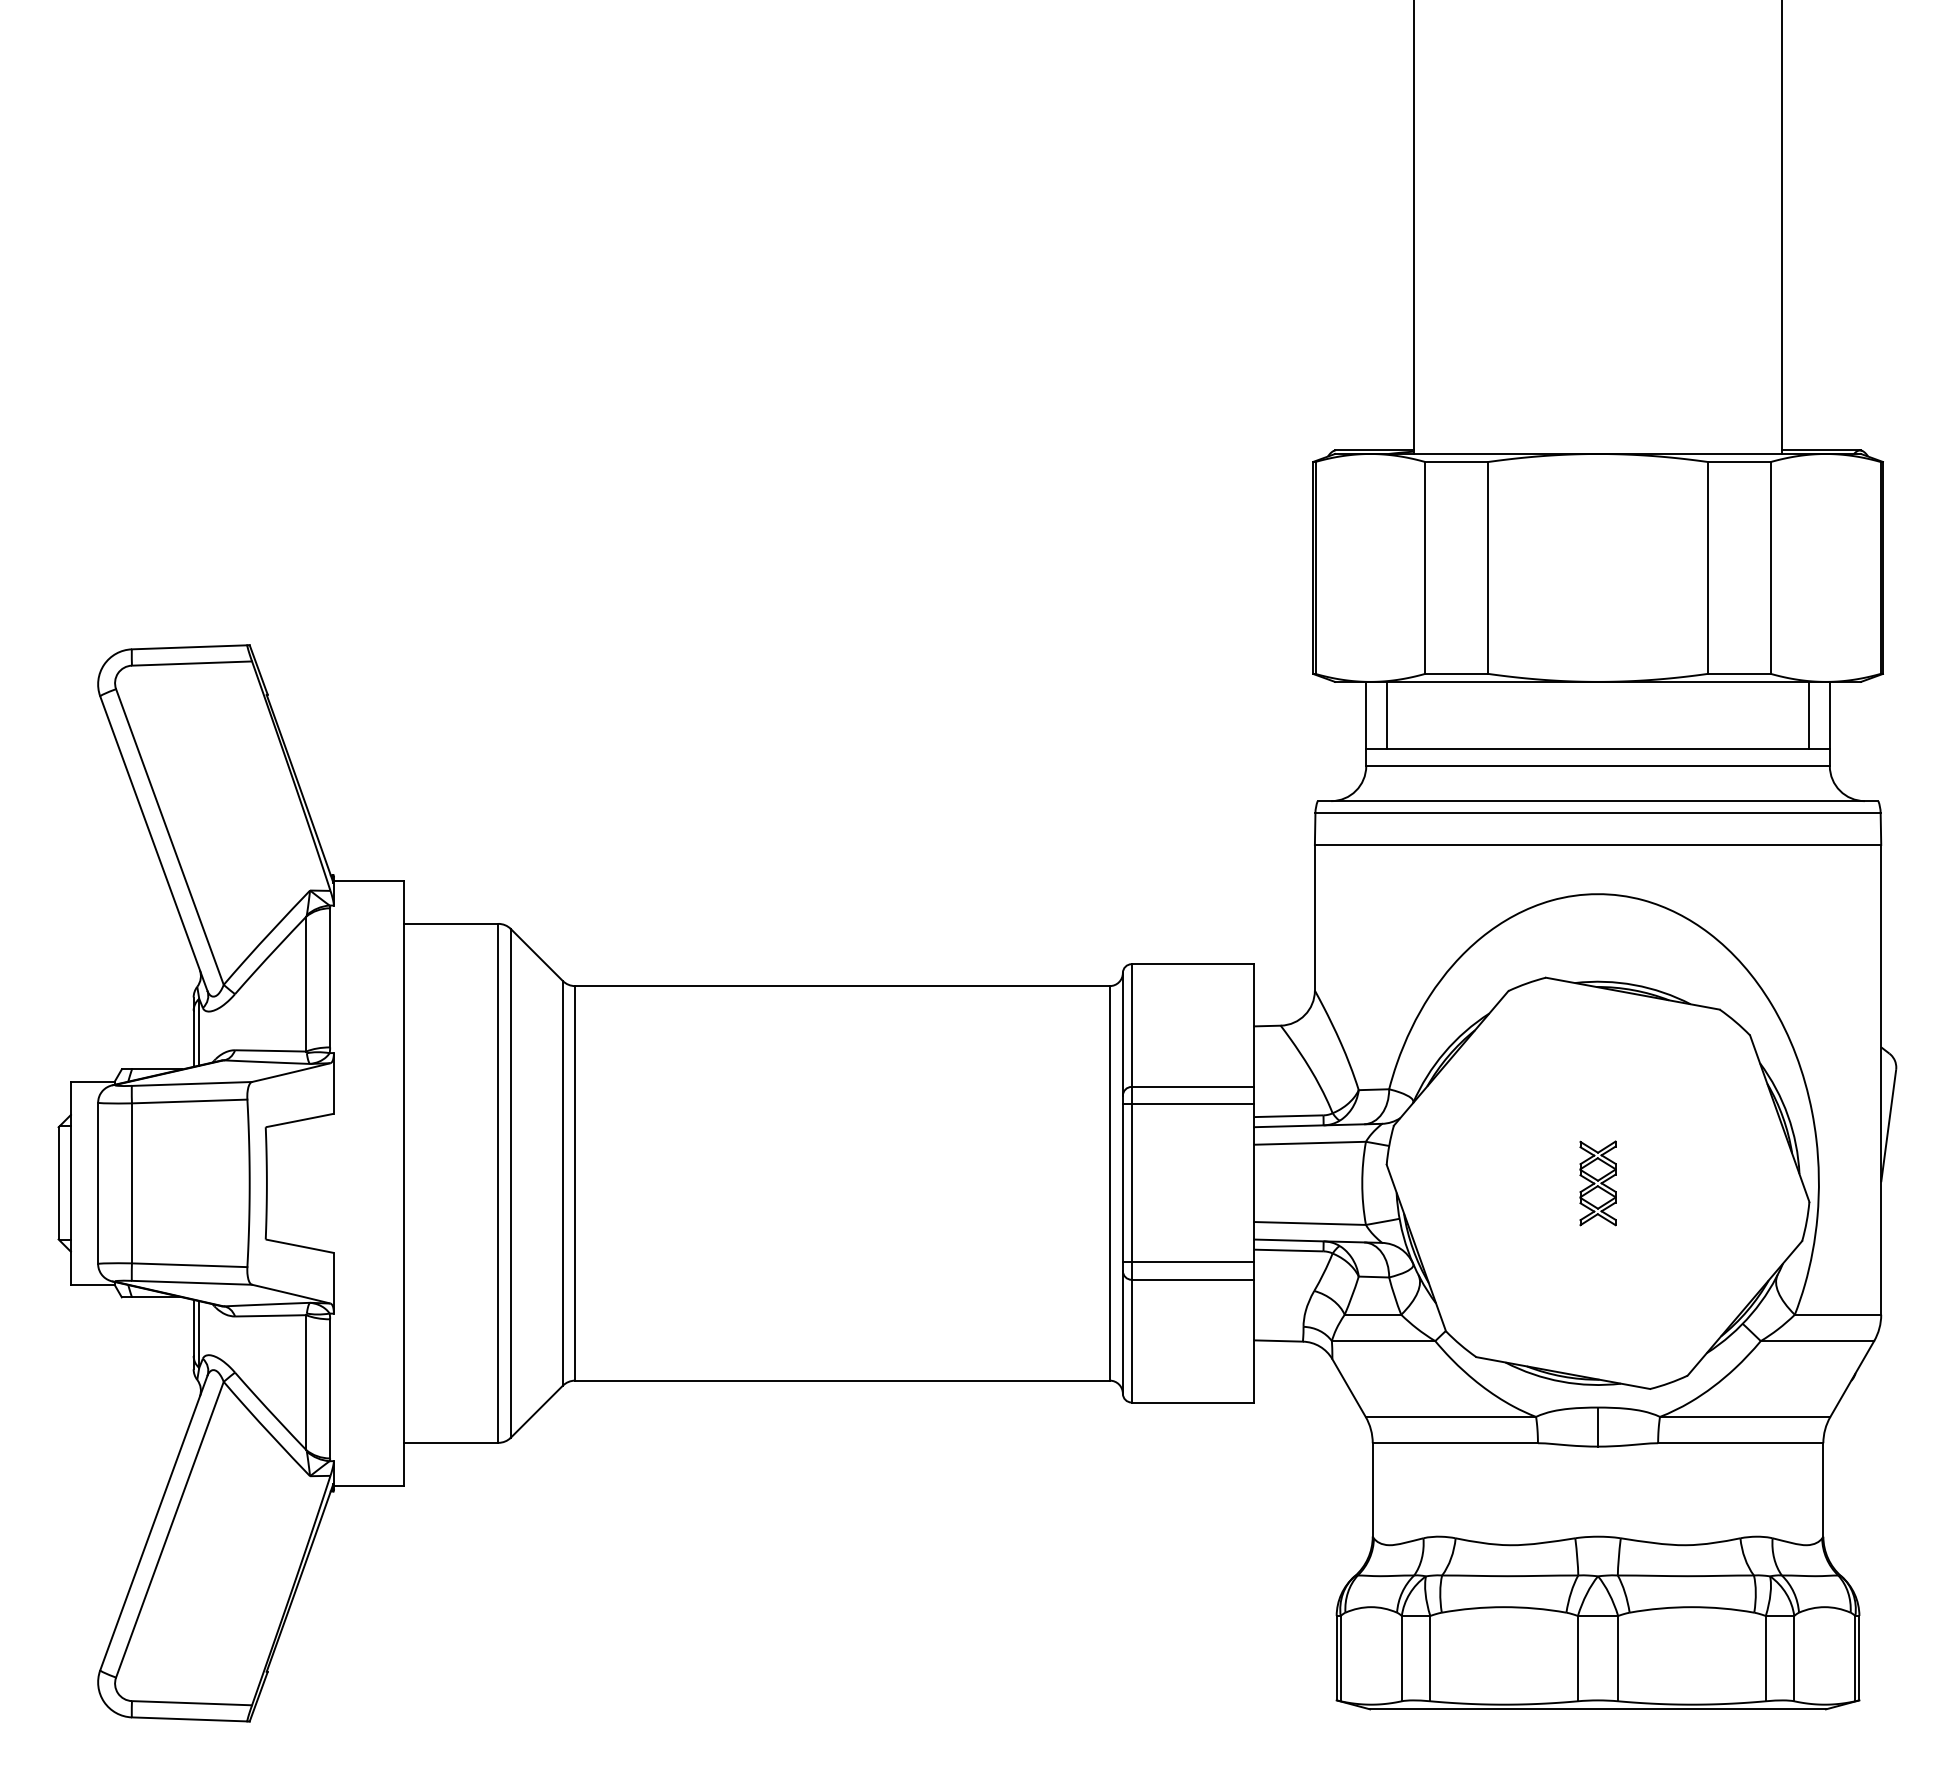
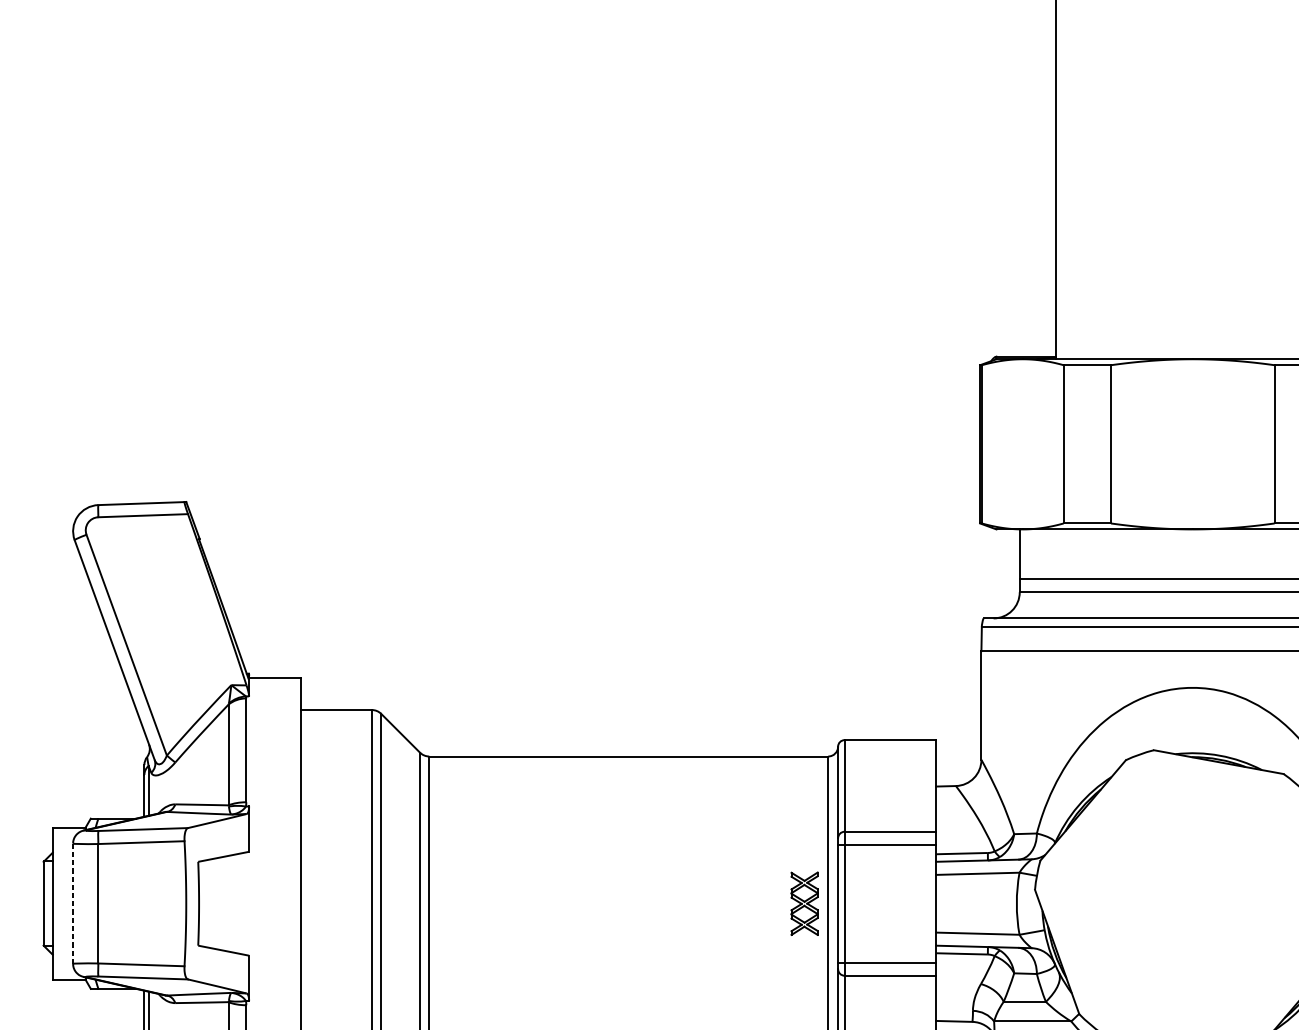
line: (1386, 714) -> (1034, 553), removed
line: (98, 1183) -> (73, 903), solid -> dashed
part: (1597, 1183) -> (804, 903), moved

